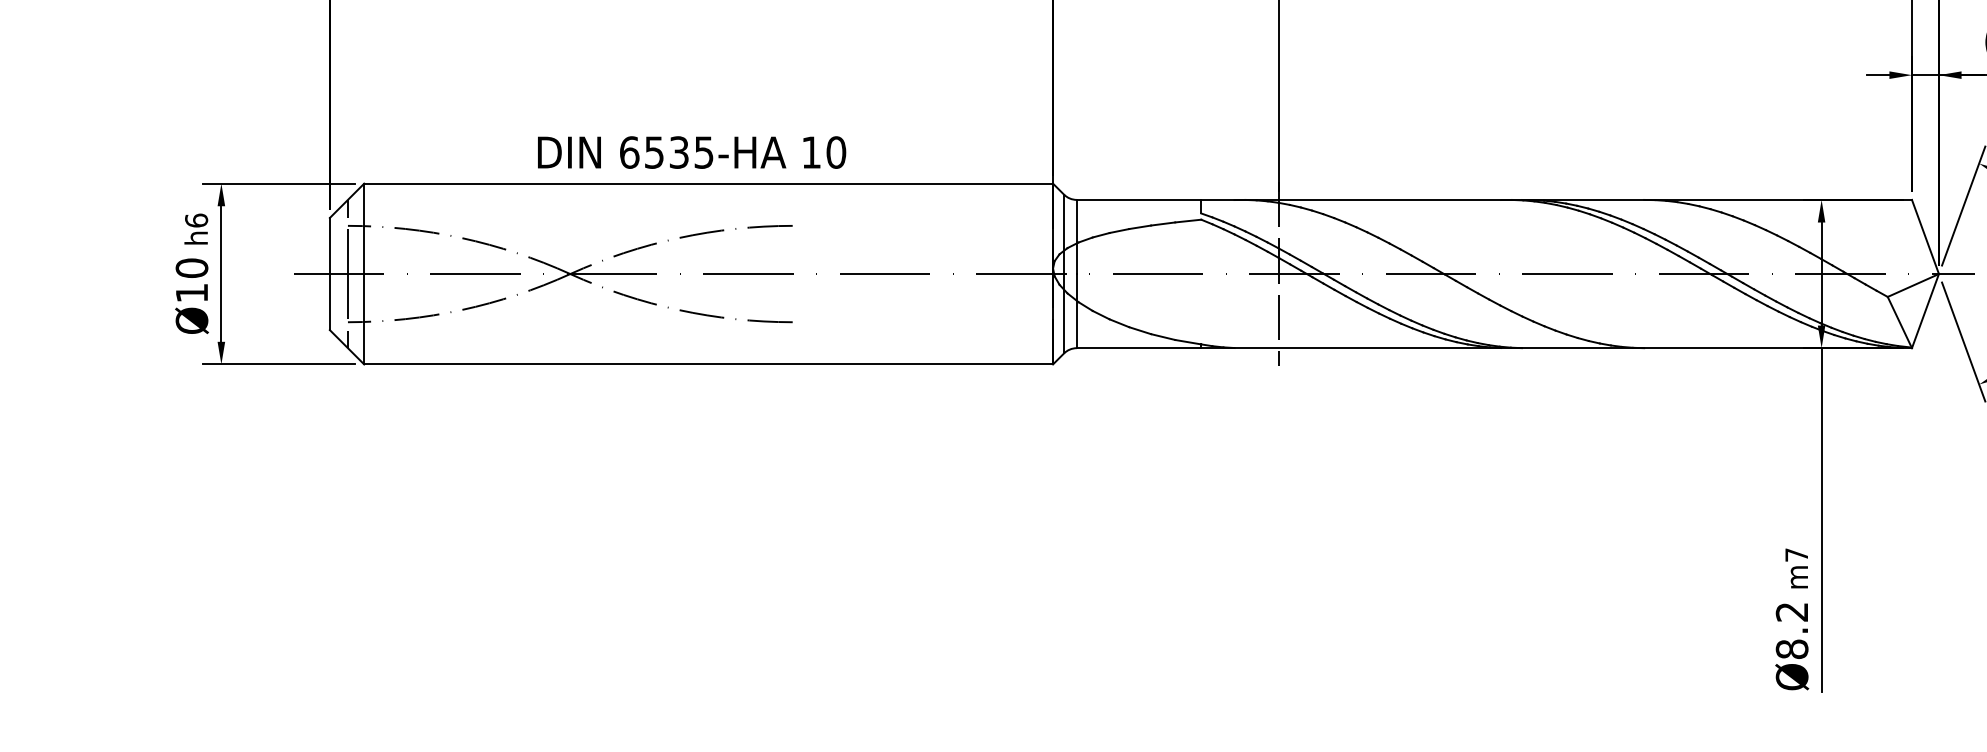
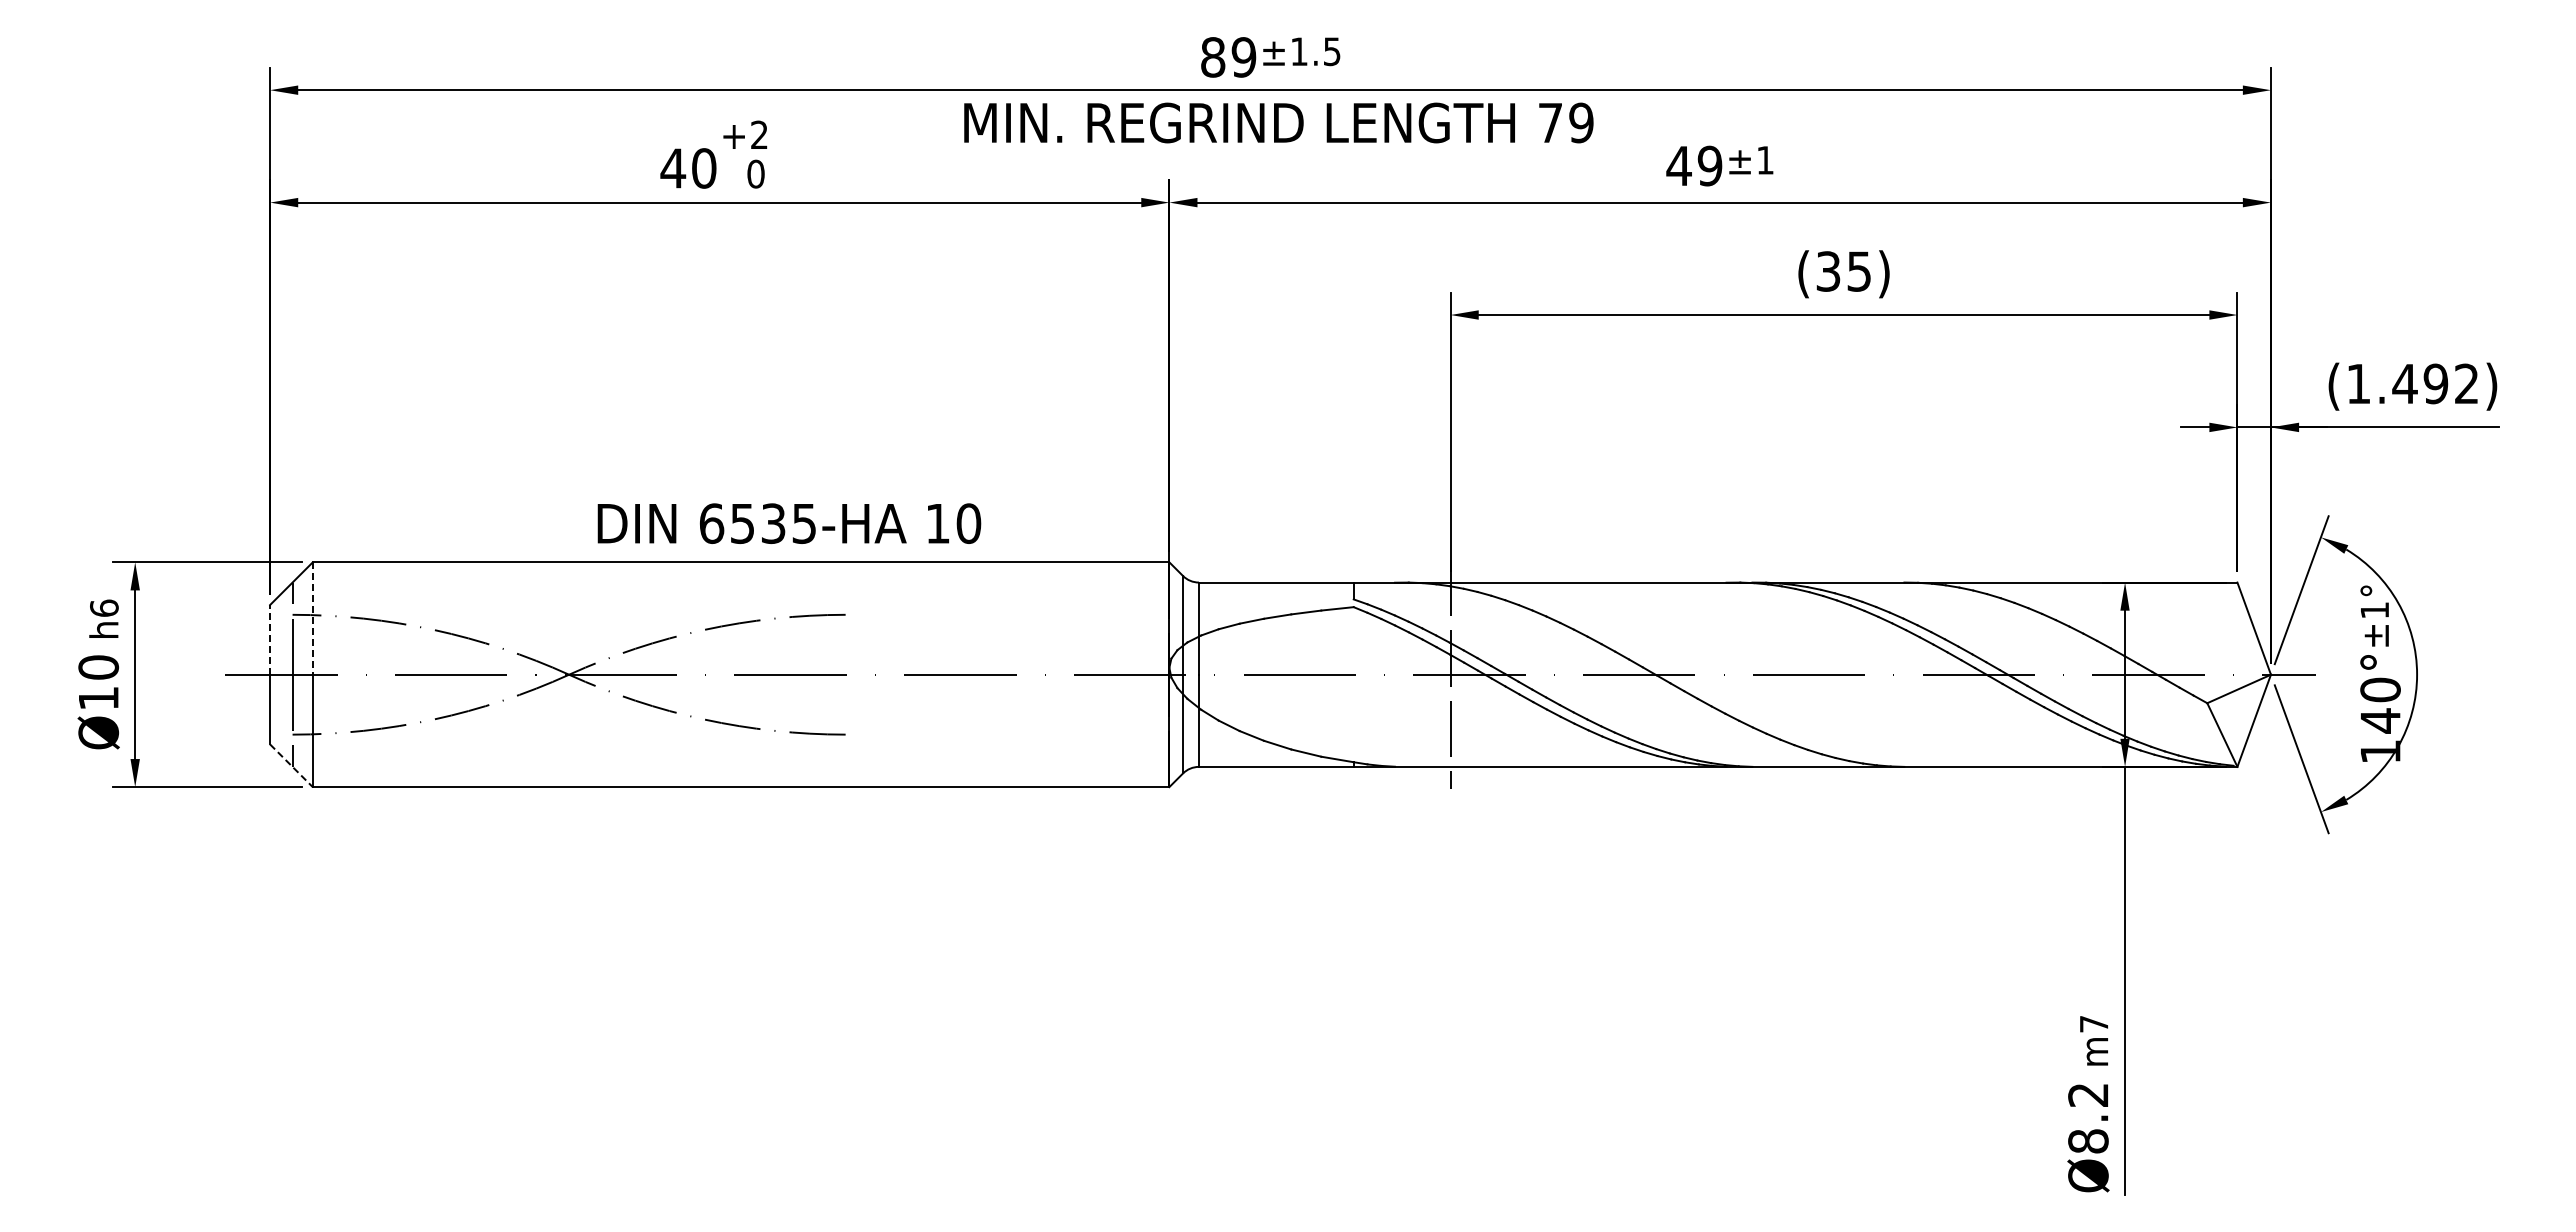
text: (692, 152) -> (789, 523), moved
line: (363, 229) -> (312, 619), solid -> dashed
line: (330, 245) -> (270, 639), solid -> dashed
line: (347, 347) -> (291, 766), solid -> dashed

